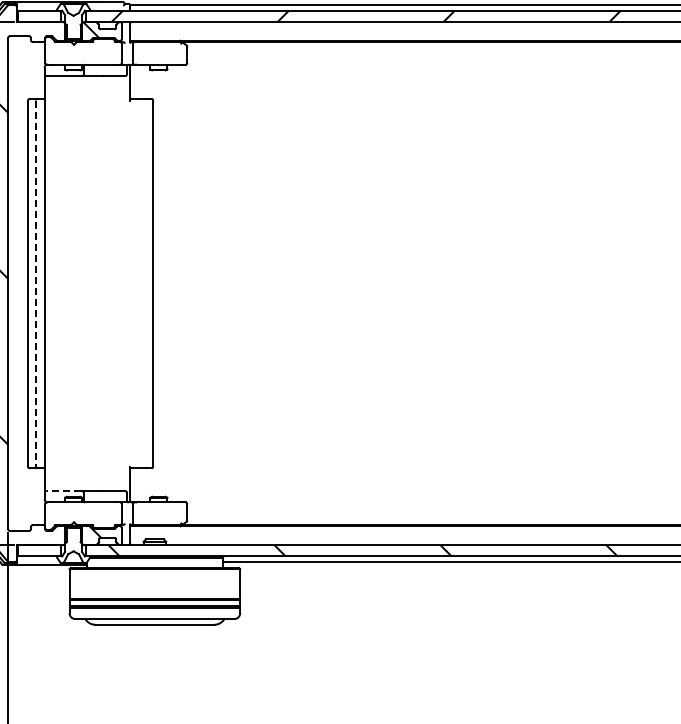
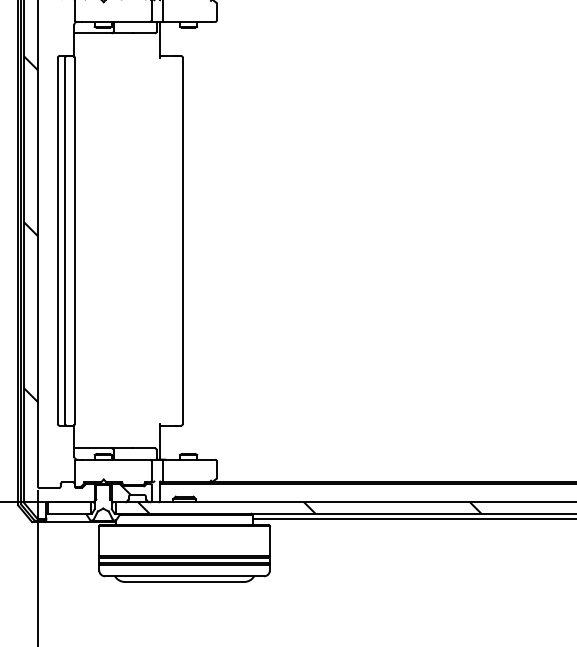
line: (35, 284) -> (65, 241), dashed -> solid
line: (62, 491) -> (92, 448), dashed -> solid

